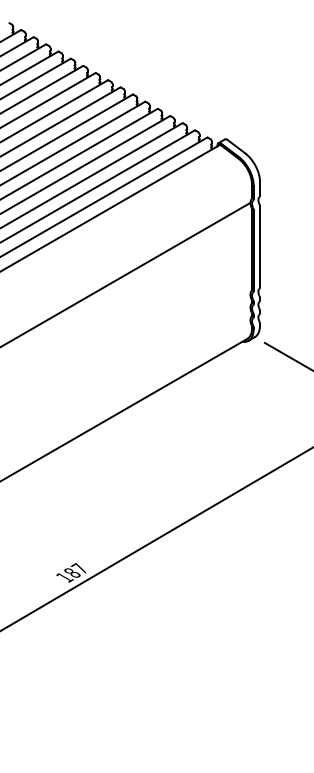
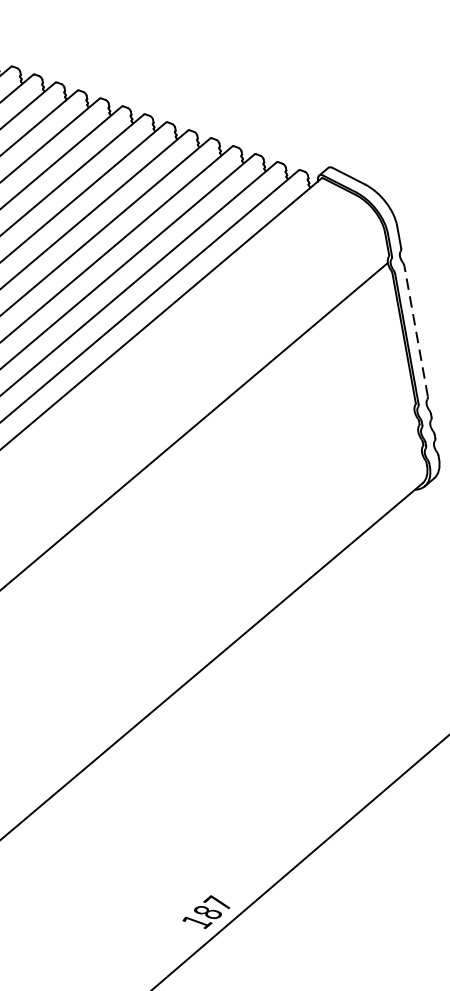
line: (259, 246) -> (415, 330), solid -> dashed

